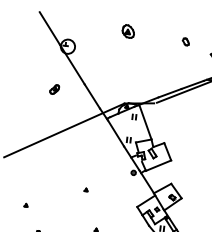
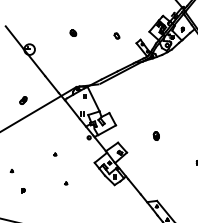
part: (128, 30) -> (73, 32), size x0.62
part: (54, 89) -> (23, 100), moved

